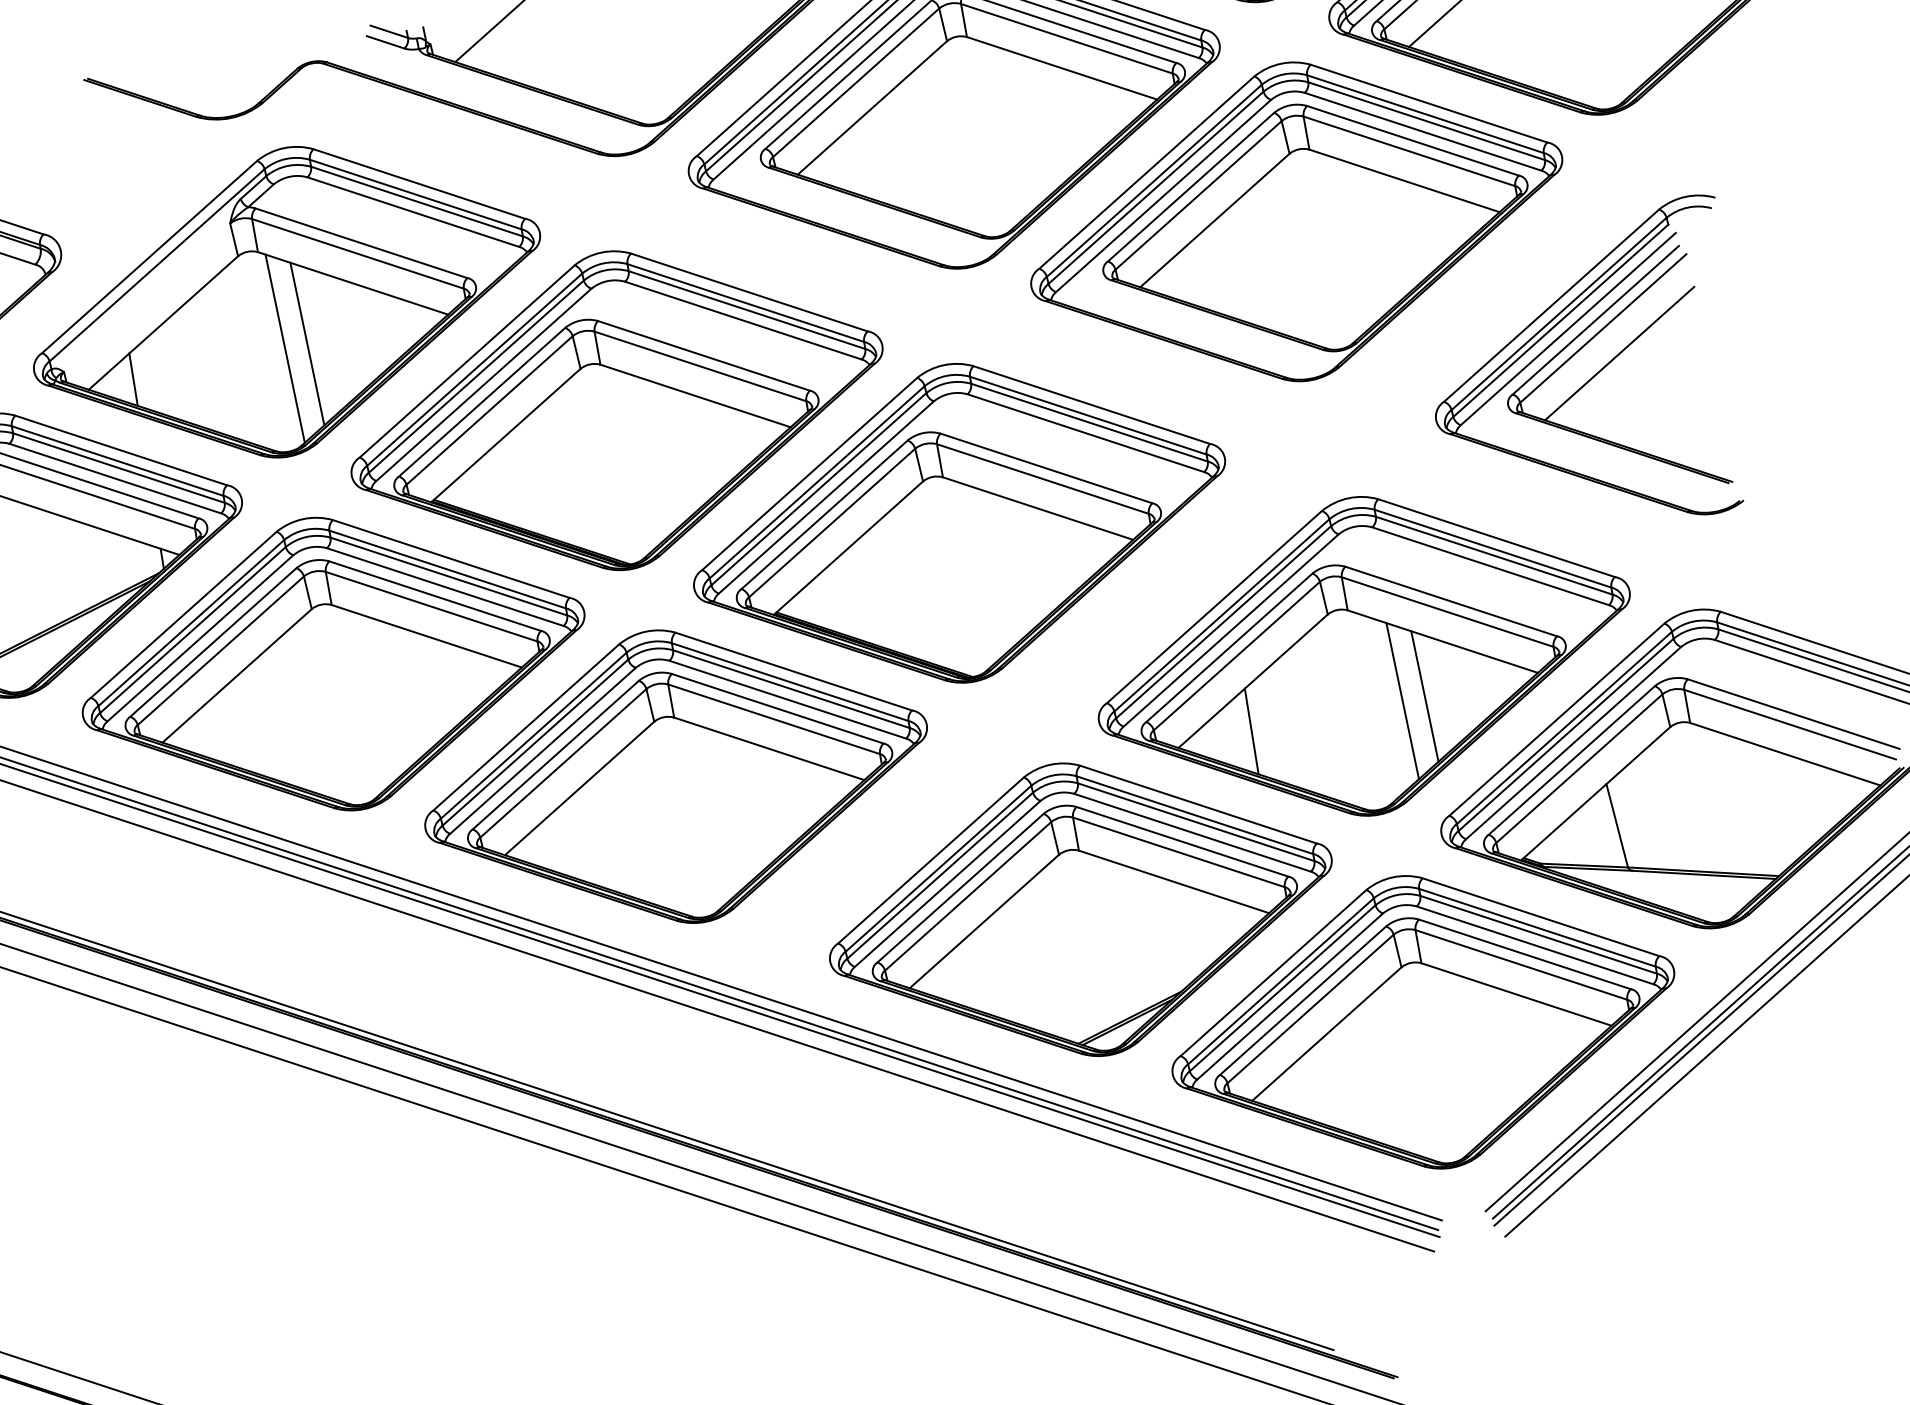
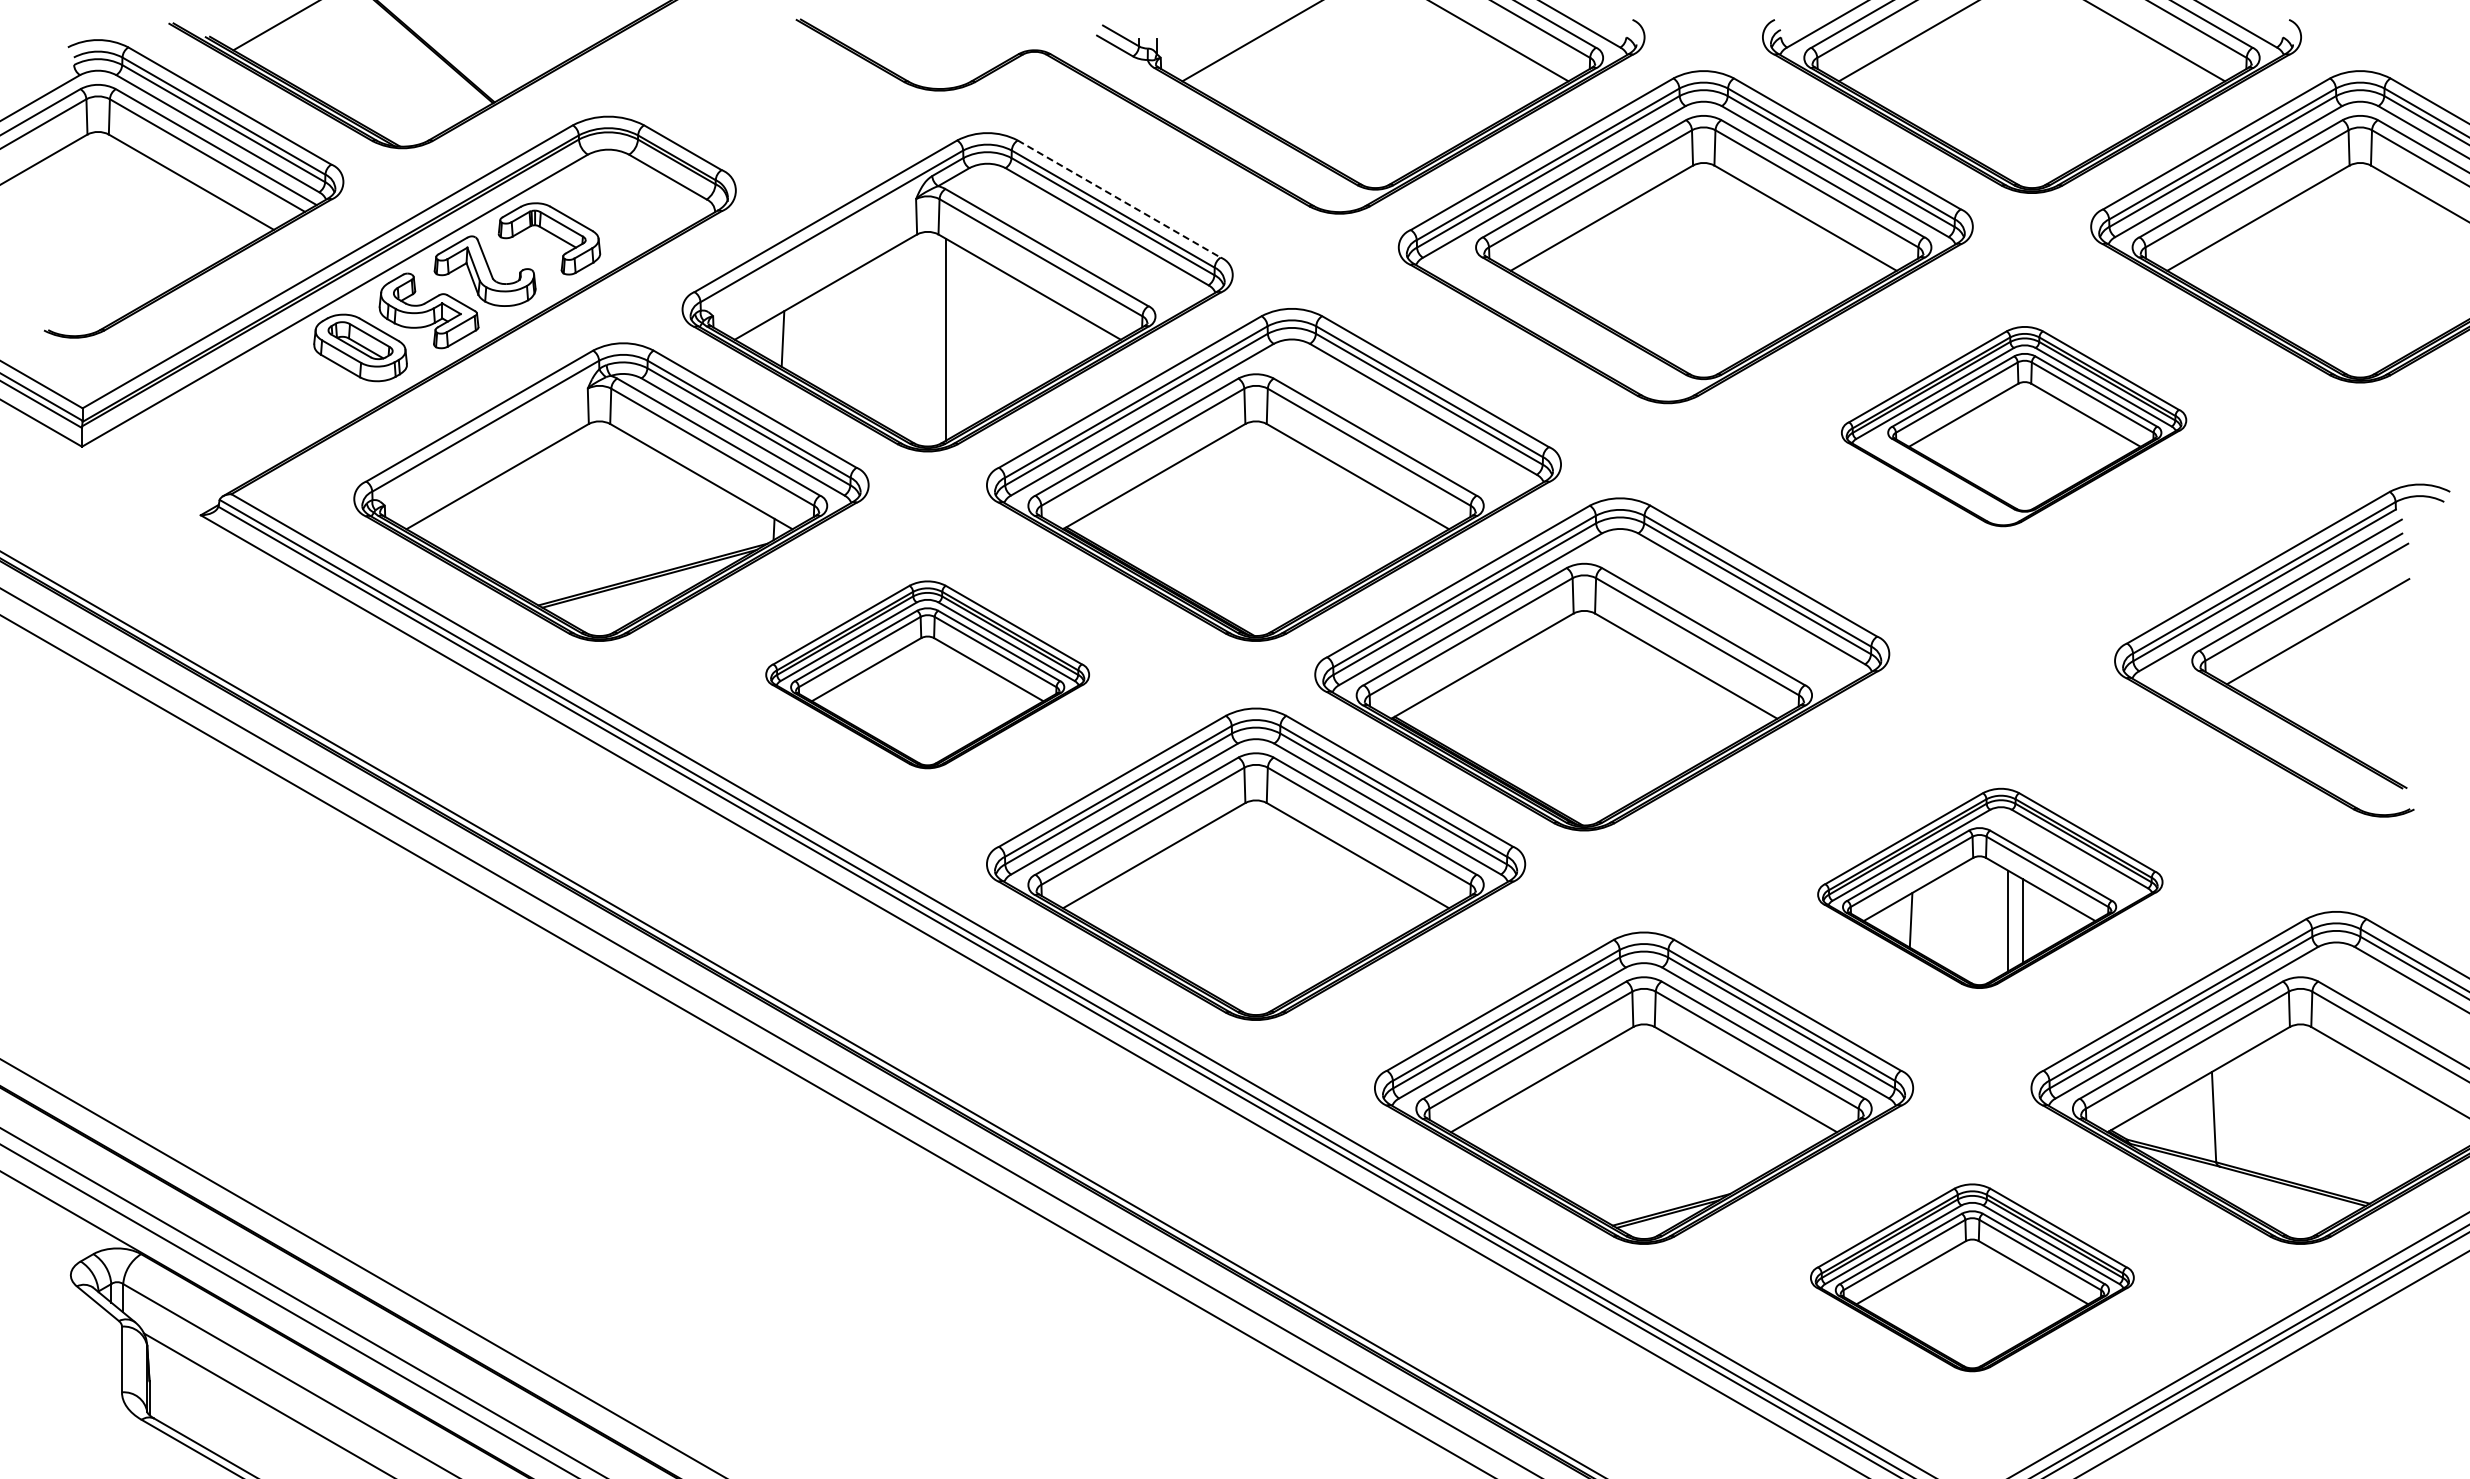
line: (419, 184) -> (1119, 199), solid -> dashed
part: (1296, 221) -> (2013, 426), size x0.6
line: (307, 343) -> (969, 339), removed
part: (1364, 656) -> (1990, 888), size x0.6
part: (333, 663) -> (927, 674), size x0.6
part: (1423, 1022) -> (1972, 1277), size x0.6

